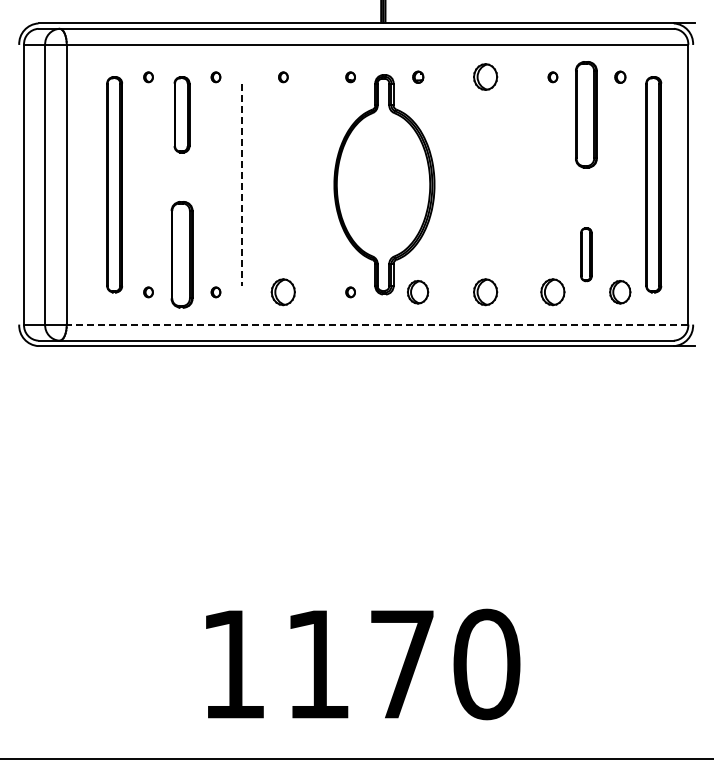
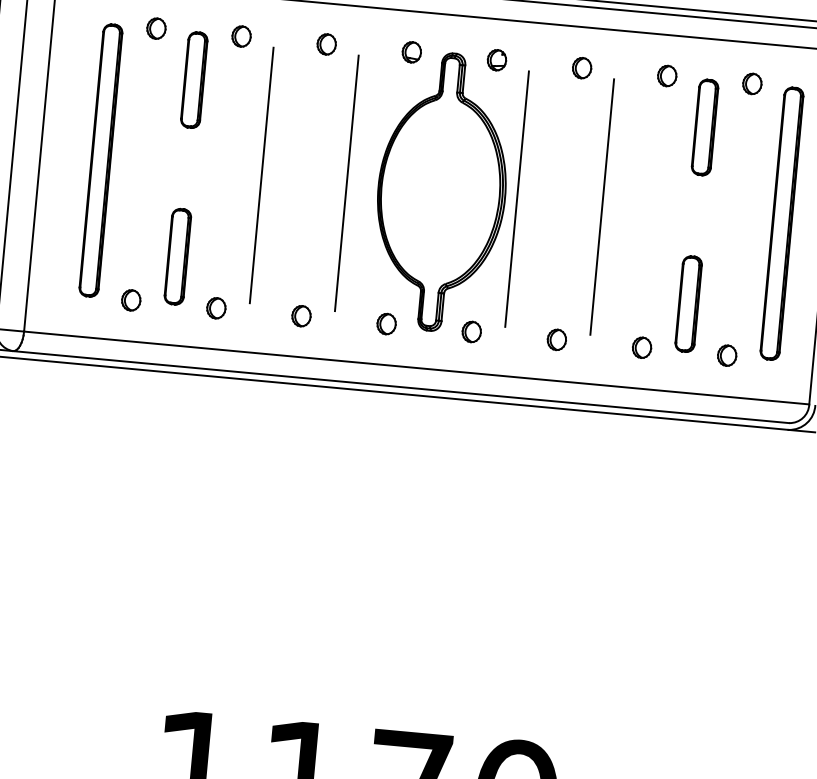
part: (148, 77) -> (156, 29), size x1.67
part: (215, 77) -> (240, 36), size x1.67
part: (283, 77) -> (326, 44), size x1.67
part: (350, 77) -> (411, 52), size x1.67
part: (418, 77) -> (497, 60), size x1.43
part: (485, 77) -> (582, 68), size x0.62
part: (552, 77) -> (666, 76), size x1.67
part: (620, 77) -> (752, 84), size x1.43
part: (586, 114) -> (705, 127), size x0.71
line: (309, 184) -> (347, 183), added
line: (444, 184) -> (517, 198), added
line: (511, 184) -> (602, 206), added
line: (241, 185) -> (261, 176), dashed -> solid
part: (181, 254) -> (177, 256), size x0.71
part: (586, 254) -> (688, 303), size x1.43
part: (148, 292) -> (131, 300), size x1.67
part: (215, 292) -> (215, 308), size x1.67
part: (283, 292) -> (301, 316), size x0.62
part: (350, 292) -> (386, 324), size x1.67
part: (418, 292) -> (472, 332), size x0.71
part: (485, 292) -> (556, 340), size x0.62
part: (552, 292) -> (641, 347), size x0.62
part: (620, 292) -> (727, 355), size x0.71
line: (377, 324) -> (416, 367), dashed -> solid

